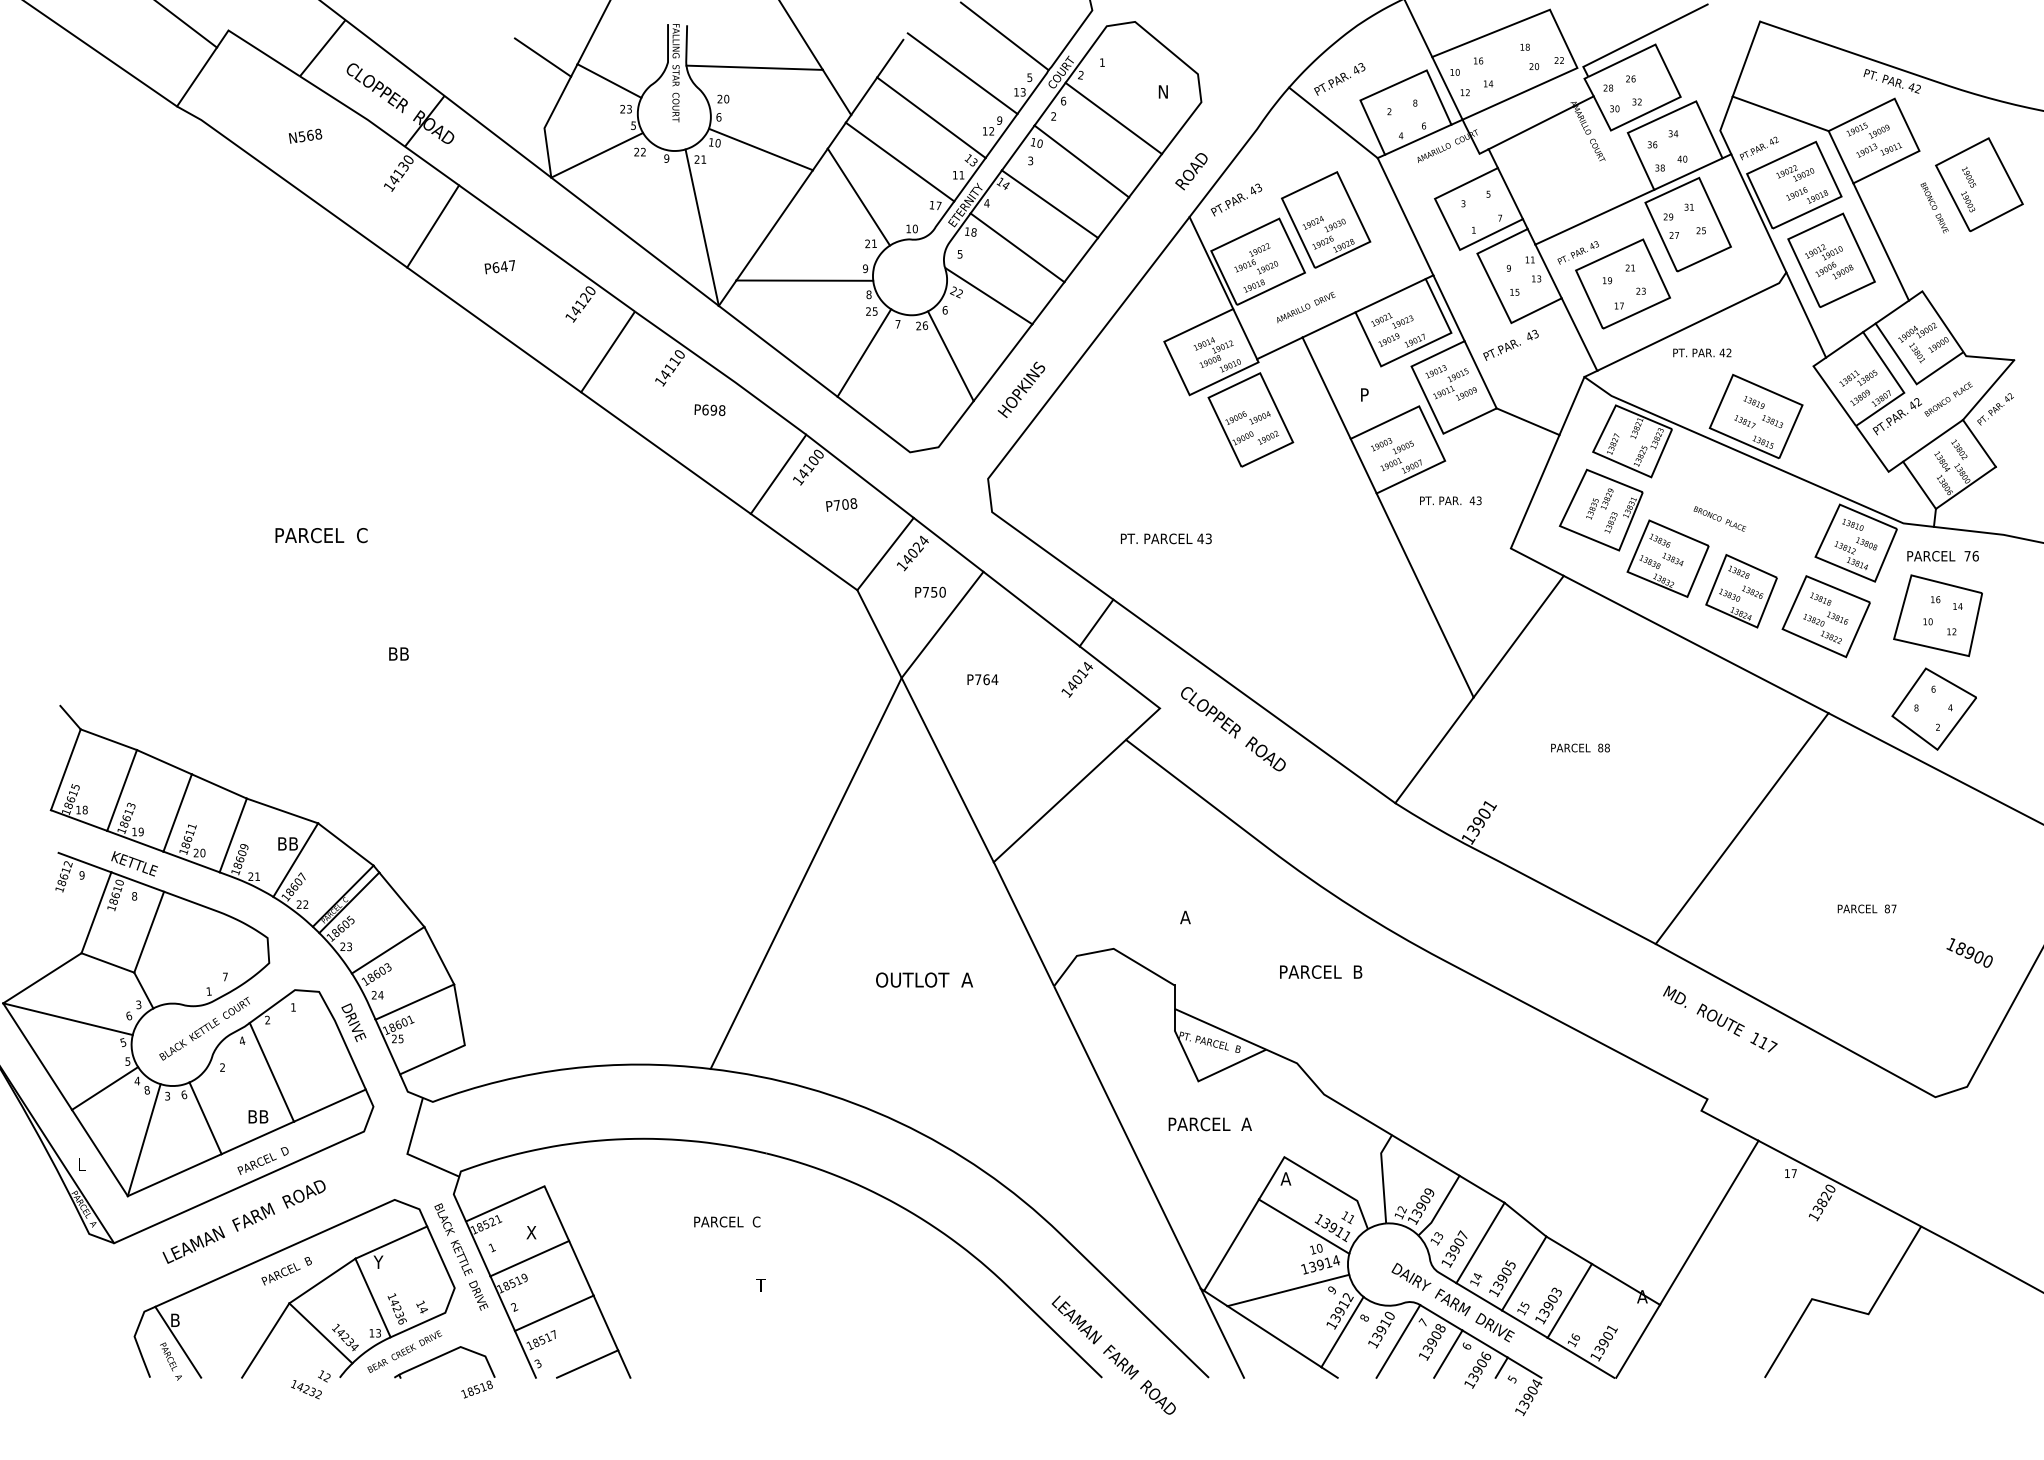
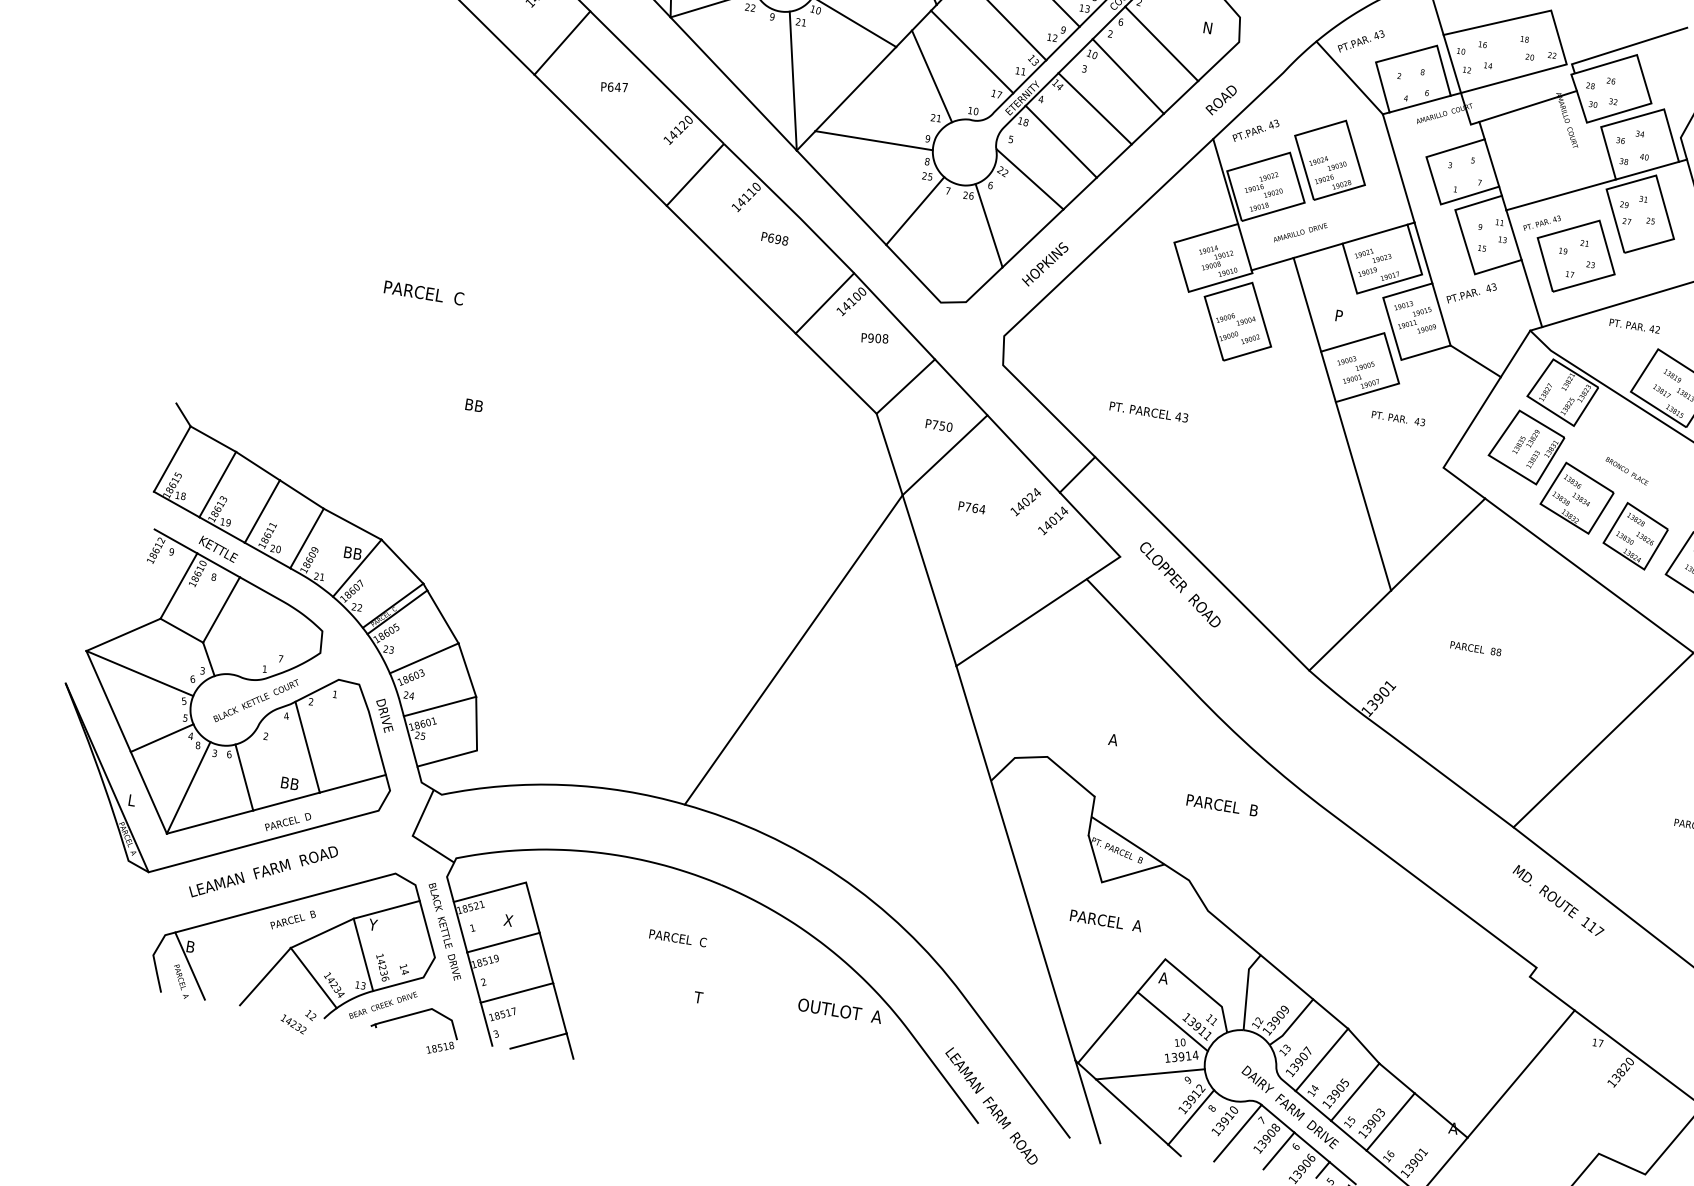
text: (836, 504) -> (870, 337), P708 -> P908
text: (912, 553) -> (1025, 502), moved
text: (924, 979) -> (840, 1010), moved

